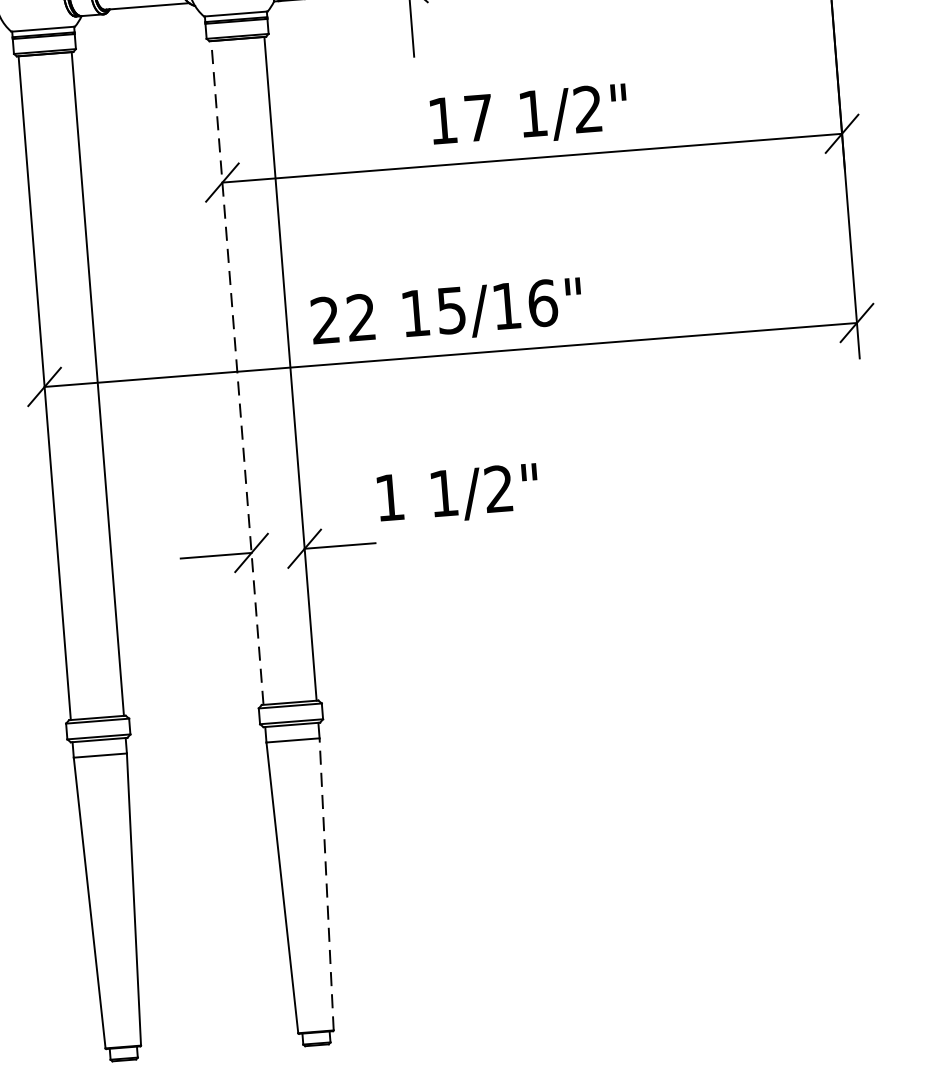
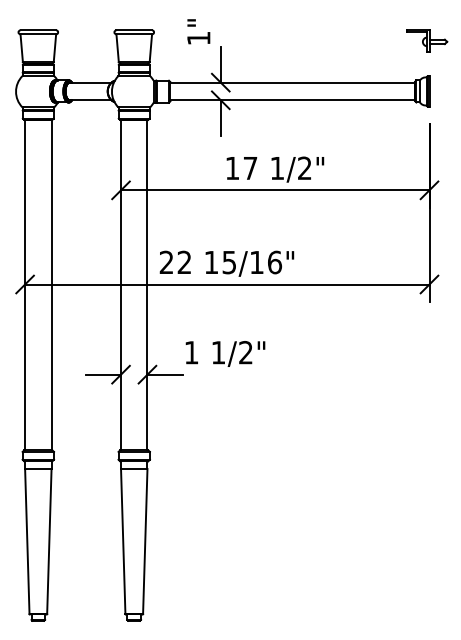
line: (238, 371) -> (121, 284), dashed -> solid
line: (327, 884) -> (145, 541), dashed -> solid

